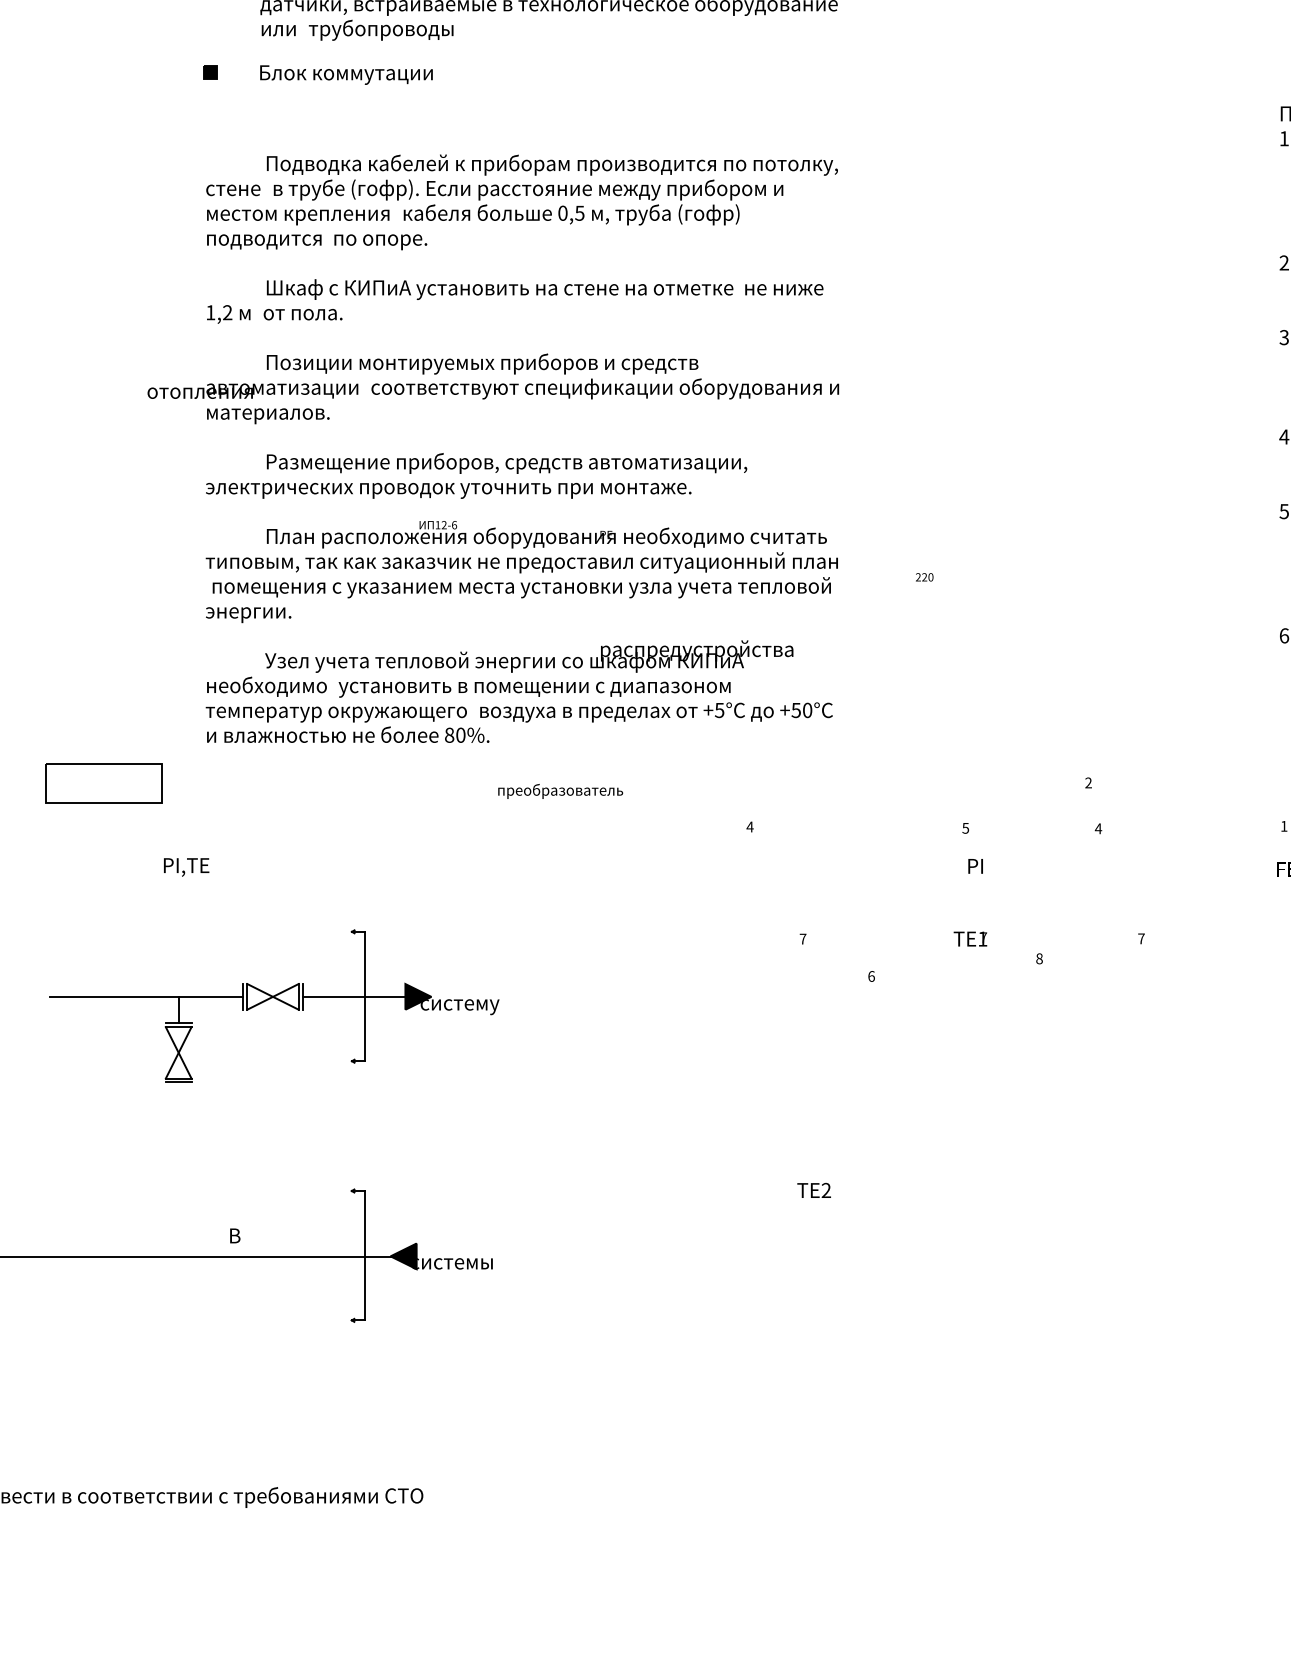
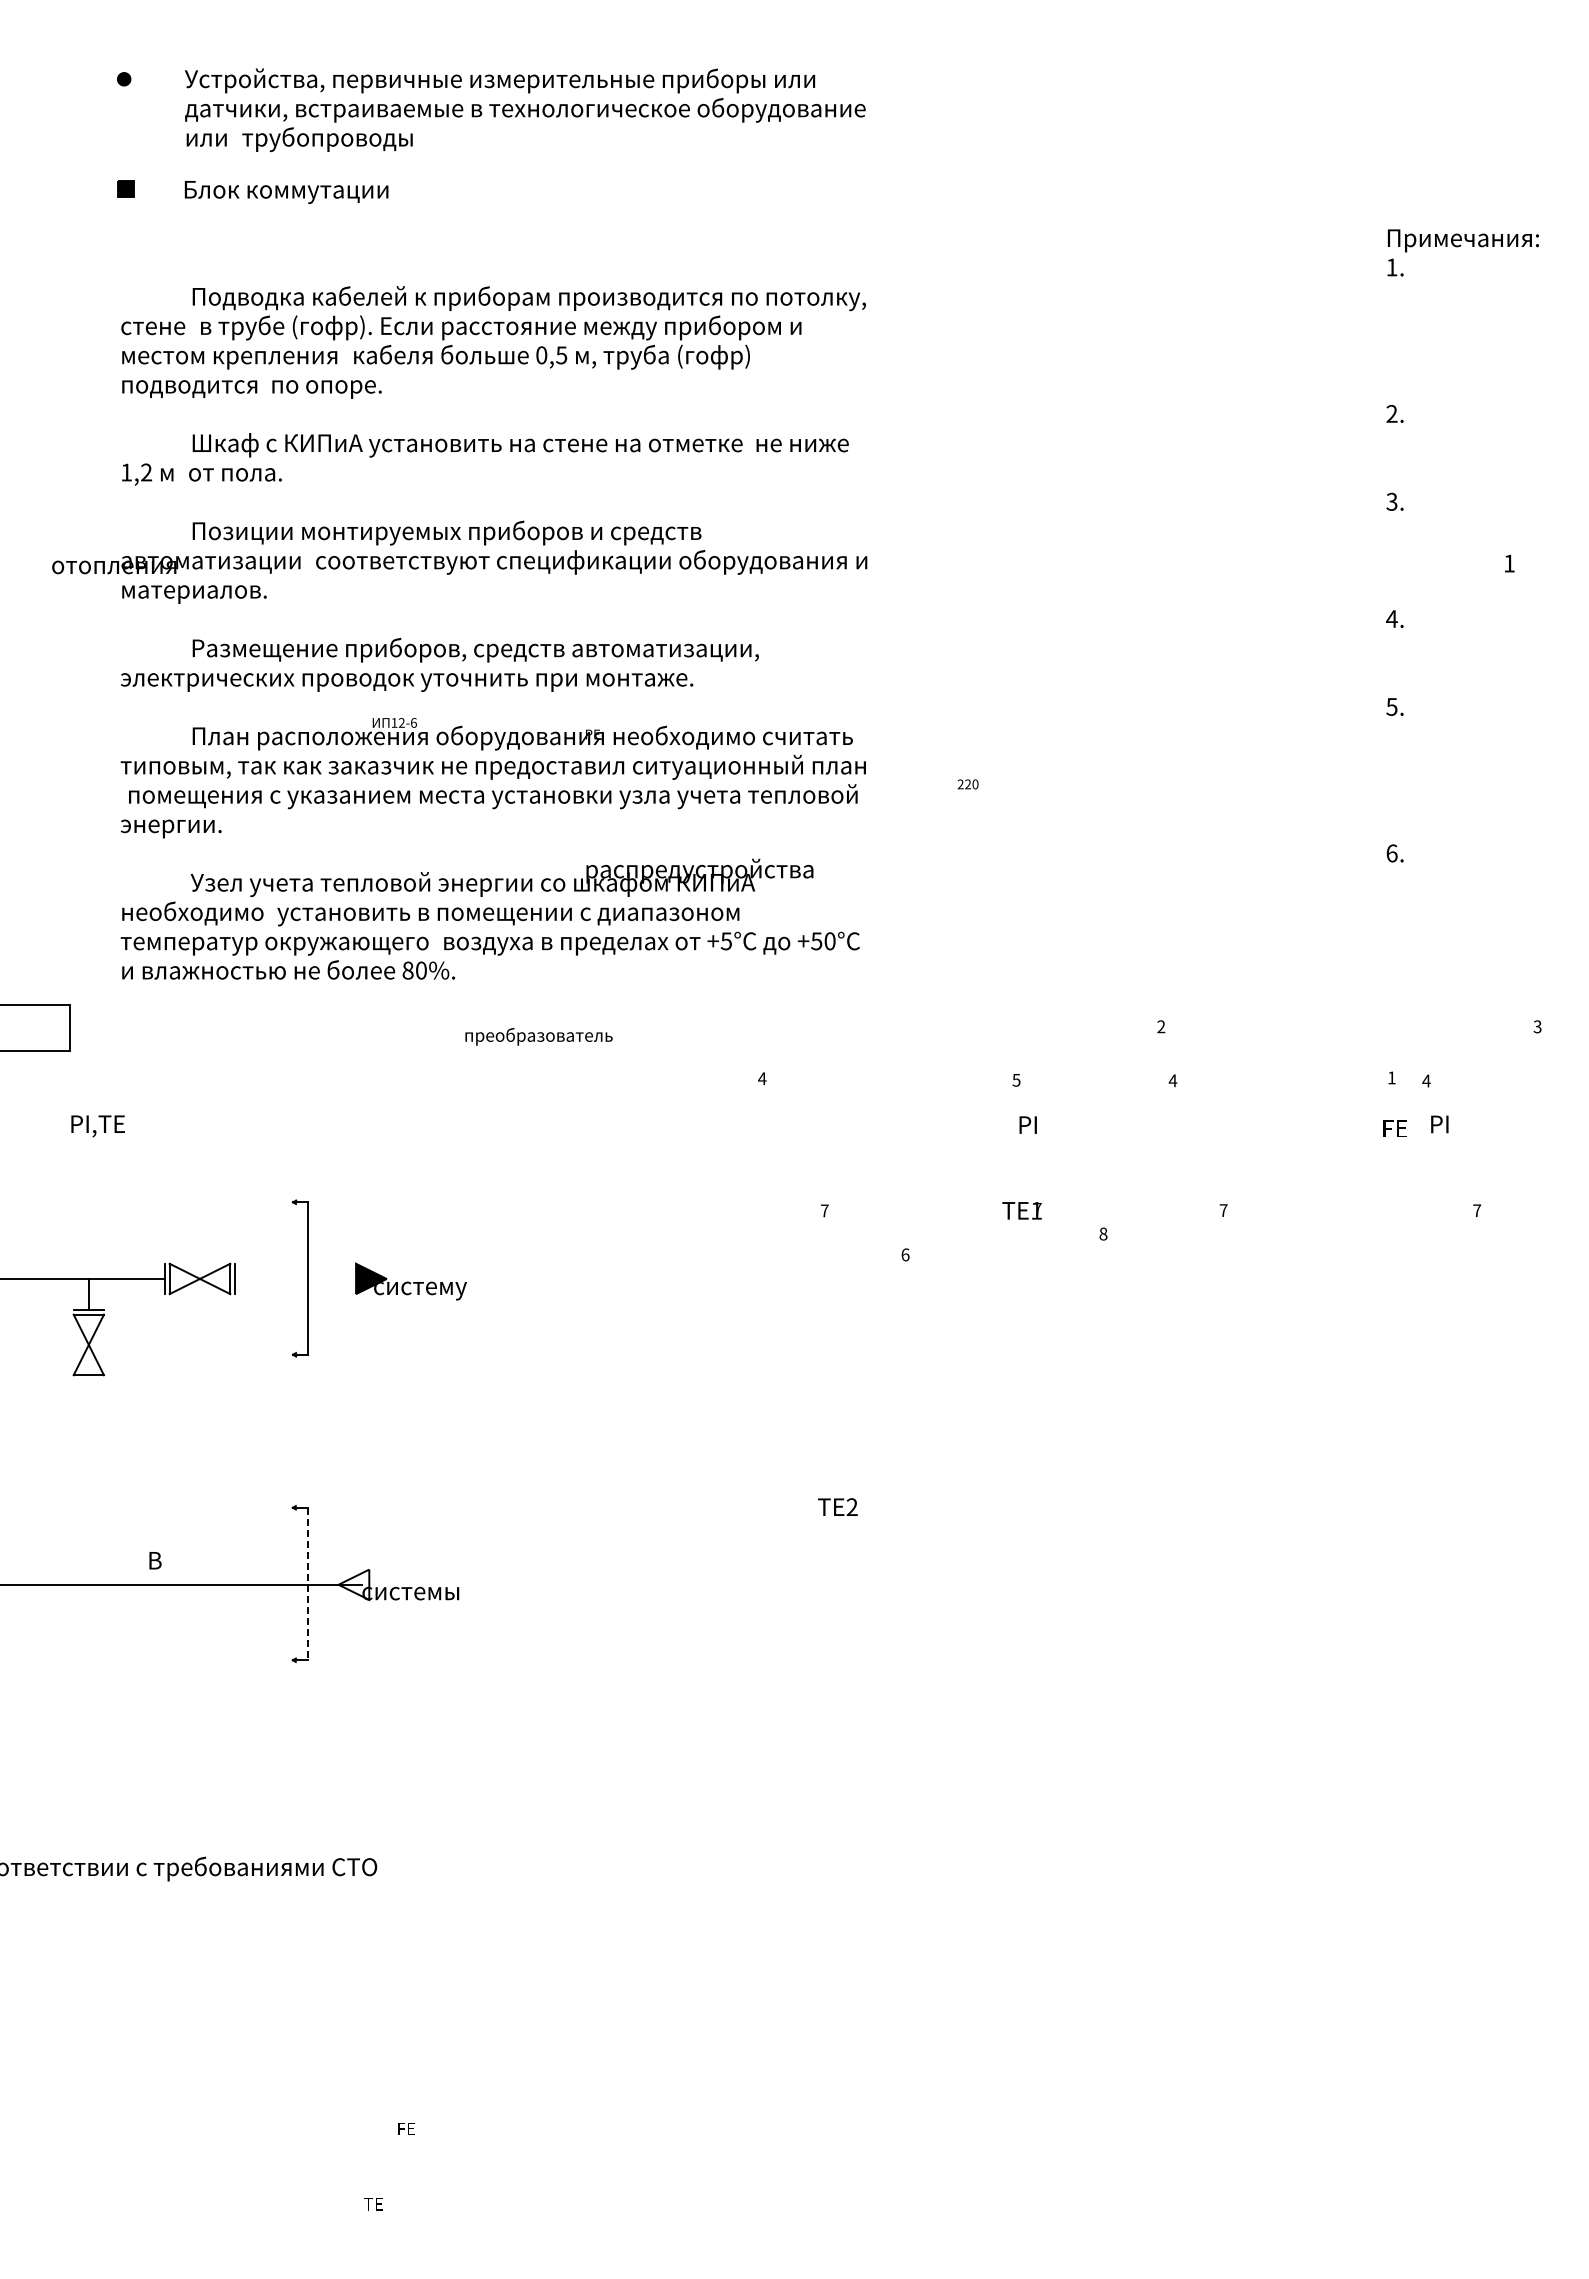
line: (357, 997) -> (299, 1279), removed
line: (178, 1082) -> (88, 1379), removed
line: (365, 1256) -> (308, 1584), solid -> dashed
fill: (403, 1256) -> (353, 1584), removed

